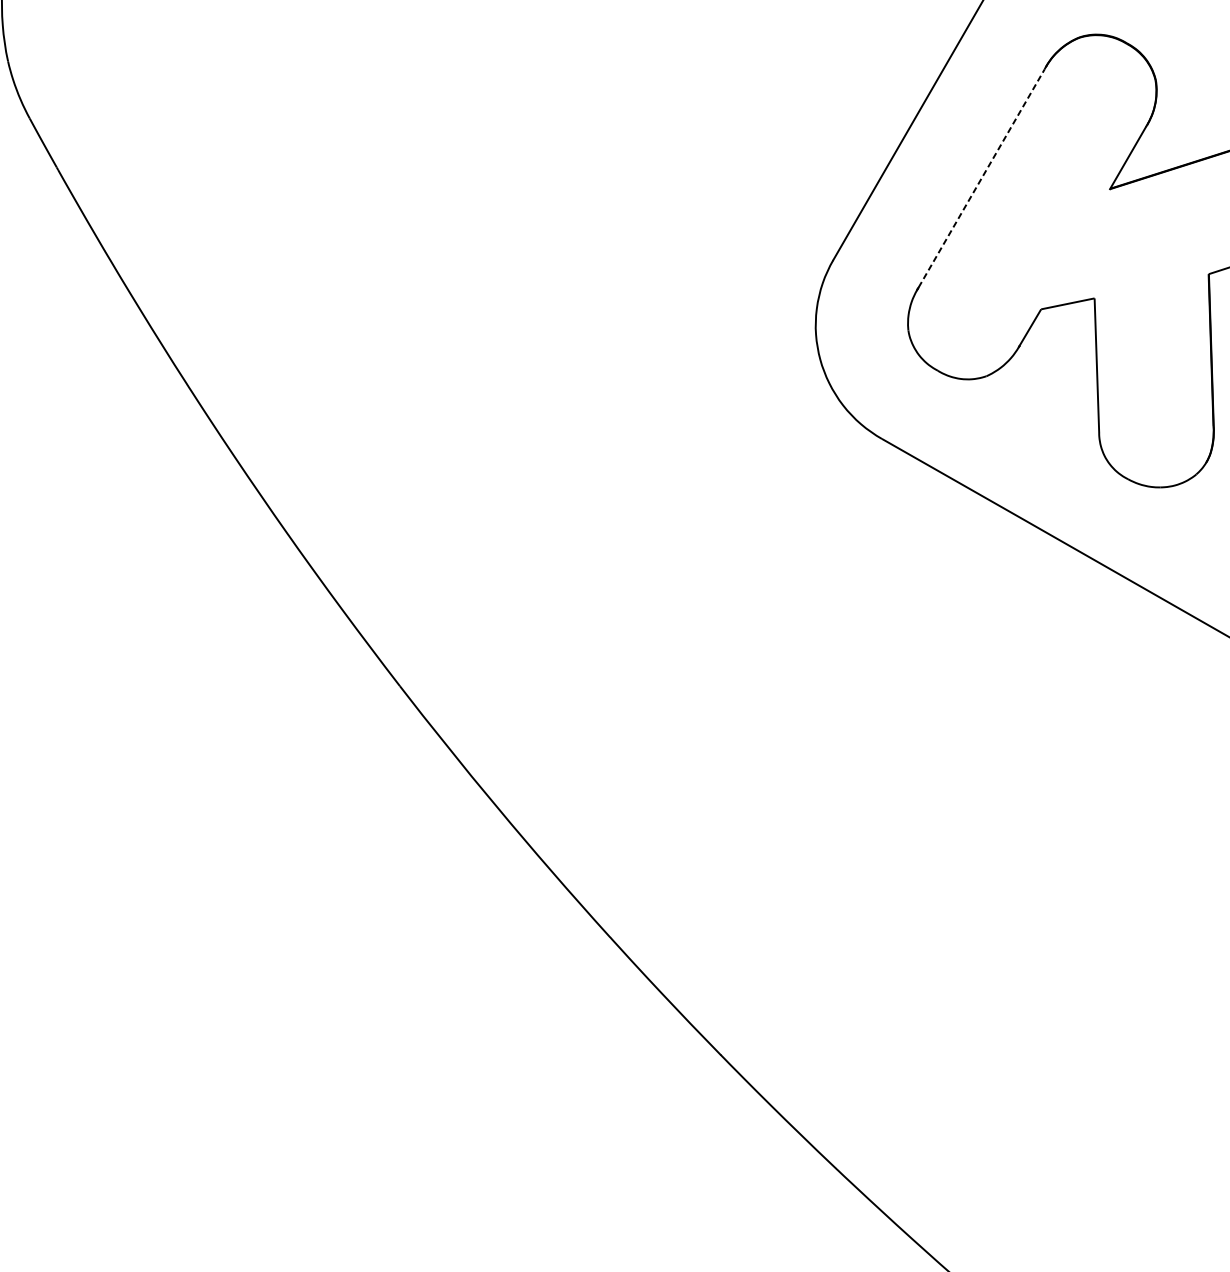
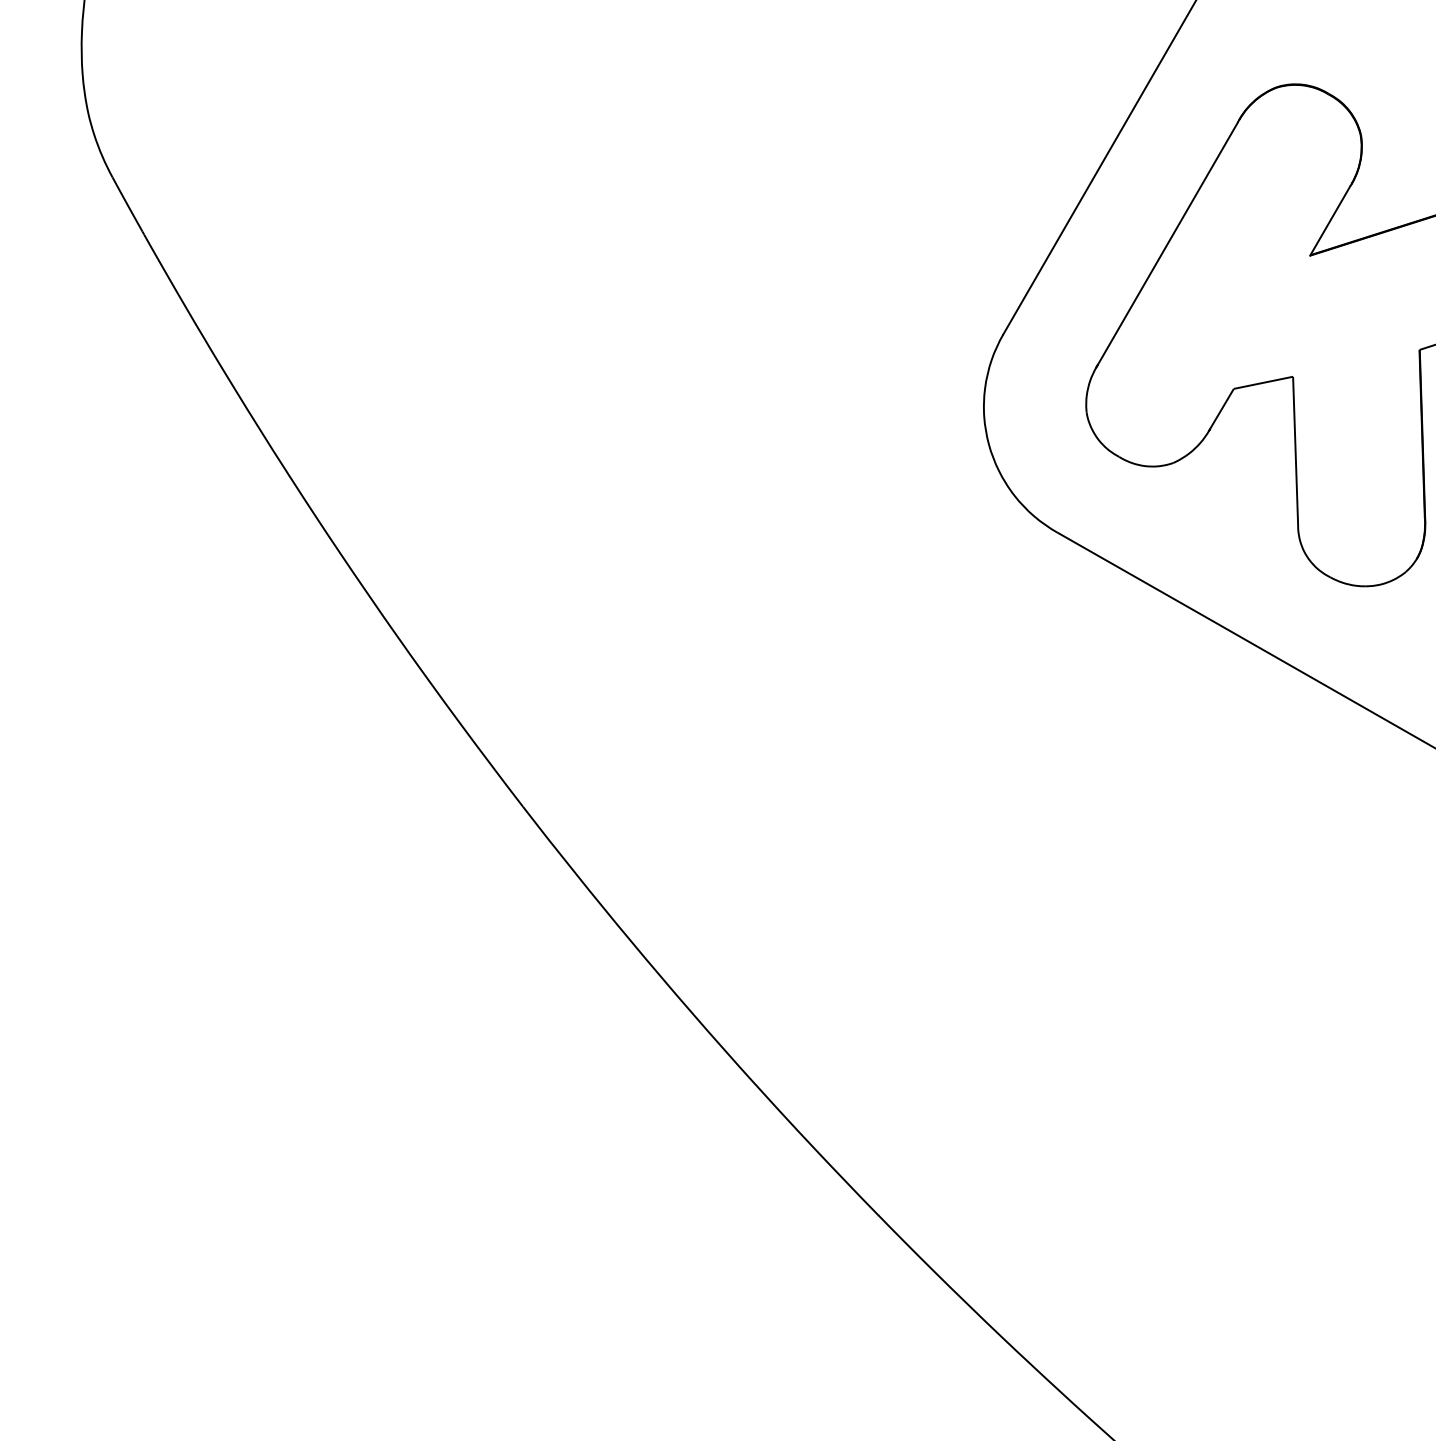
line: (981, 178) -> (1167, 243), dashed -> solid

